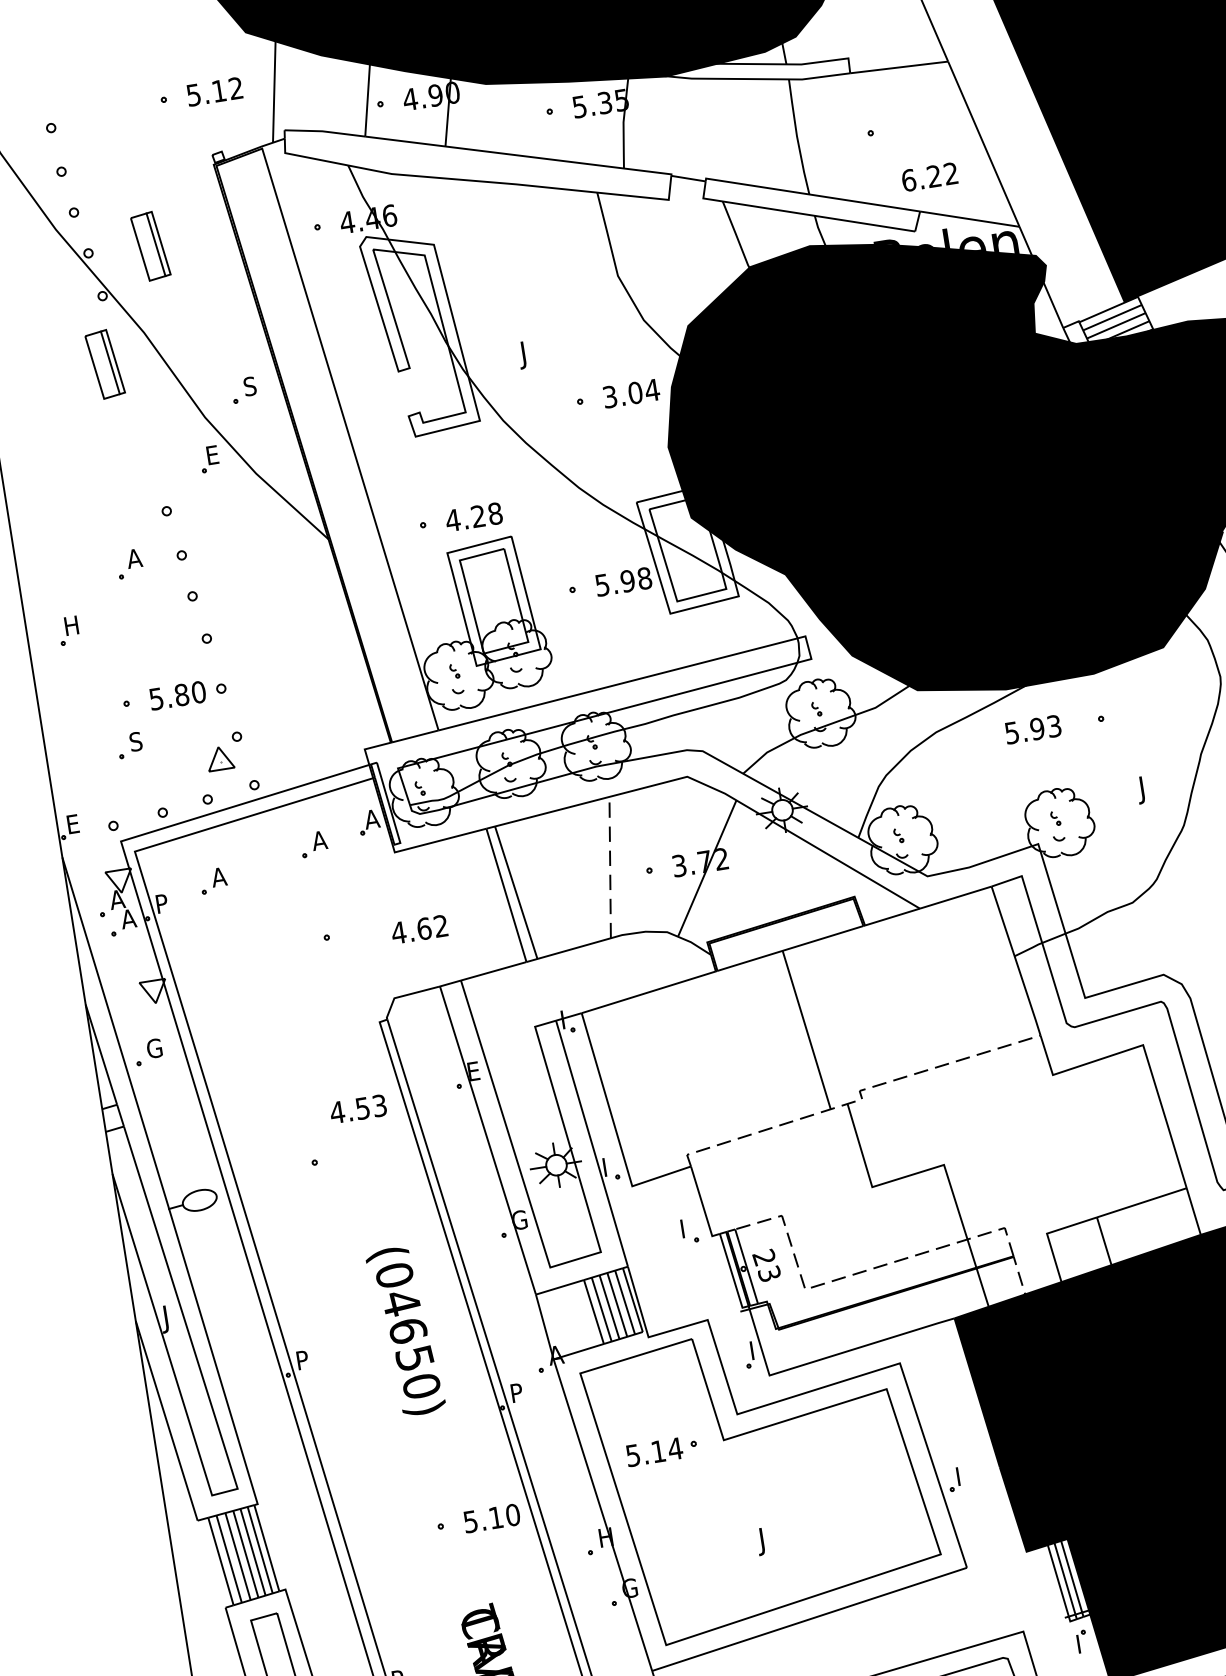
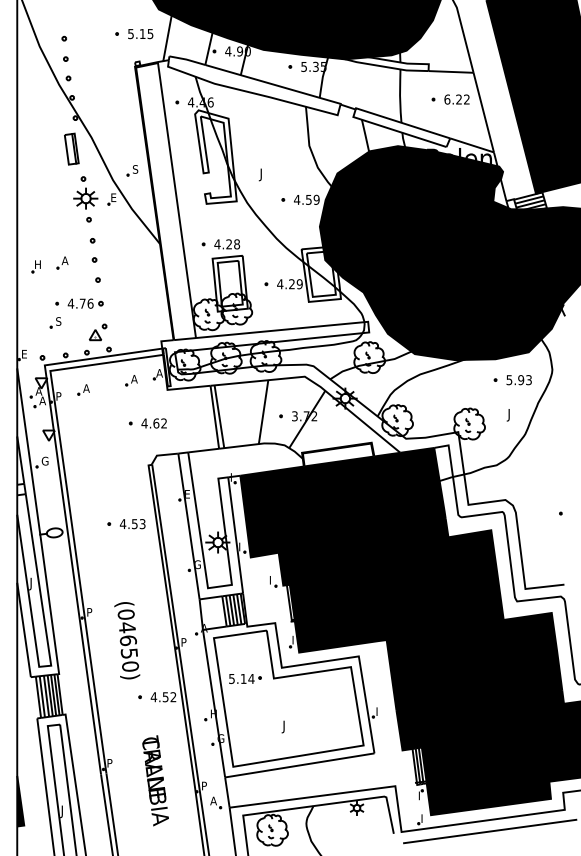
text: (236, 89) -> (150, 34), 5.12 -> 5.15
text: (928, 177) -> (456, 99), moved
part: (149, 245) -> (100, 98), removed
text: (630, 392) -> (306, 199), 3.04 -> 4.59
part: (149, 453) -> (85, 192), added
part: (129, 563) -> (62, 262), moved
text: (622, 582) -> (289, 284), 5.98 -> 4.29
text: (176, 695) -> (80, 303), 5.80 -> 4.76
text: (1031, 730) -> (518, 380), moved
line: (609, 866) -> (263, 411), dashed -> solid
text: (418, 929) -> (153, 423), moved
text: (357, 1110) -> (132, 524), moved
fill: (890, 1127) -> (371, 549), added
text: (406, 1330) -> (127, 640), moved
text: (491, 1519) -> (163, 697), 5.10 -> 4.52

